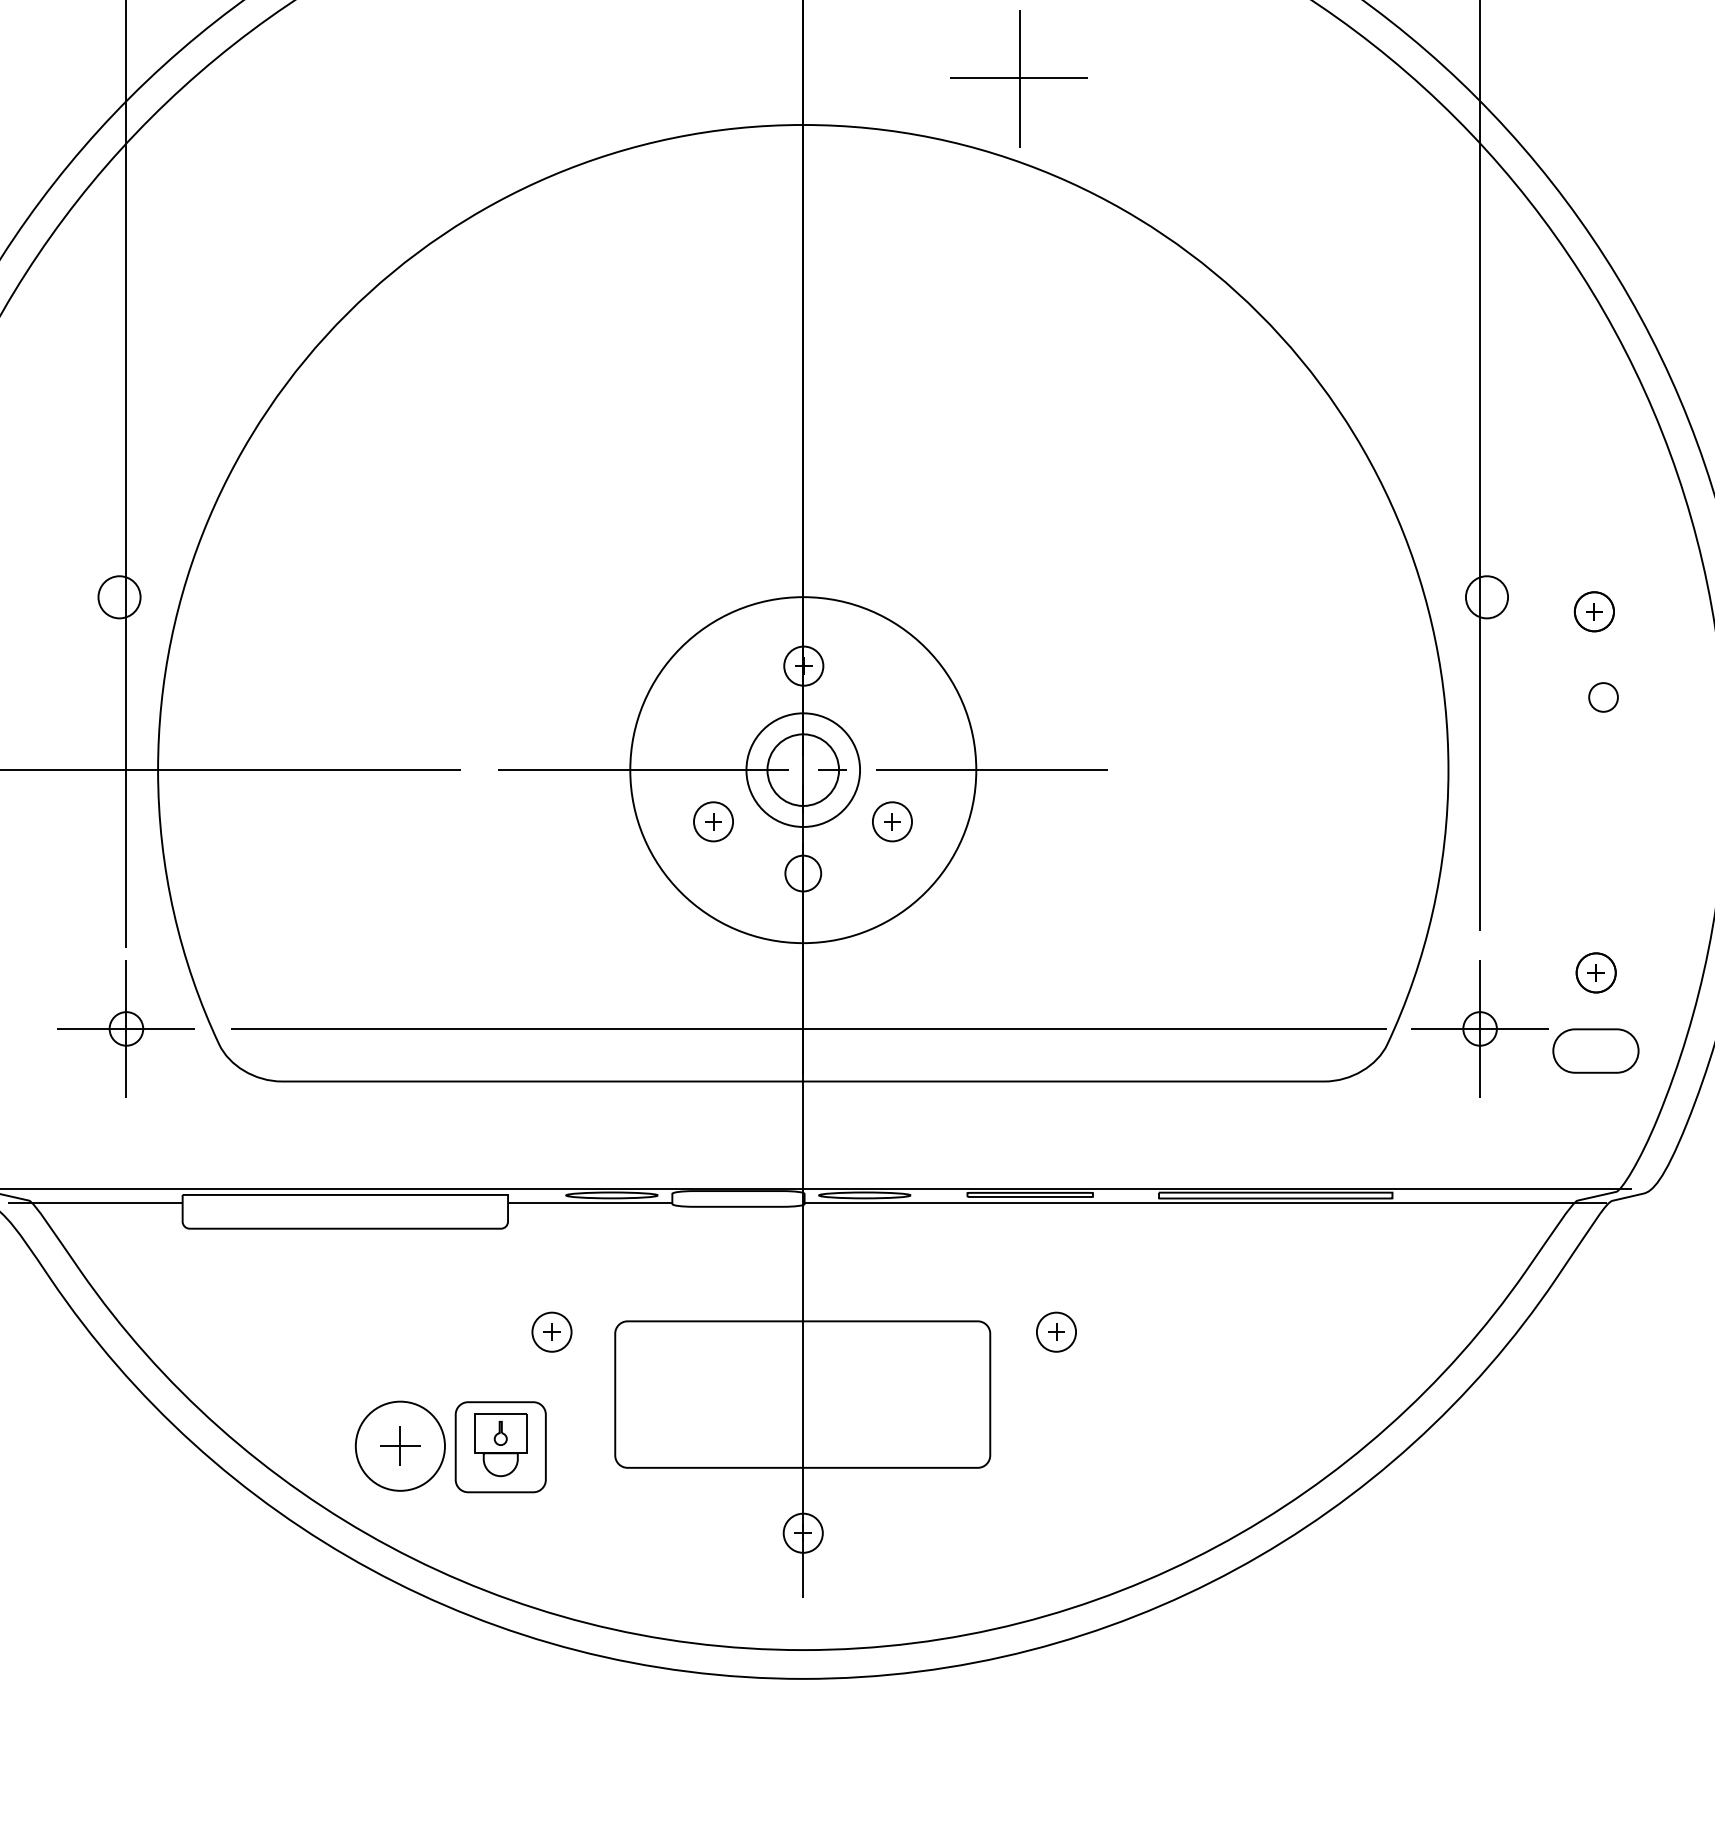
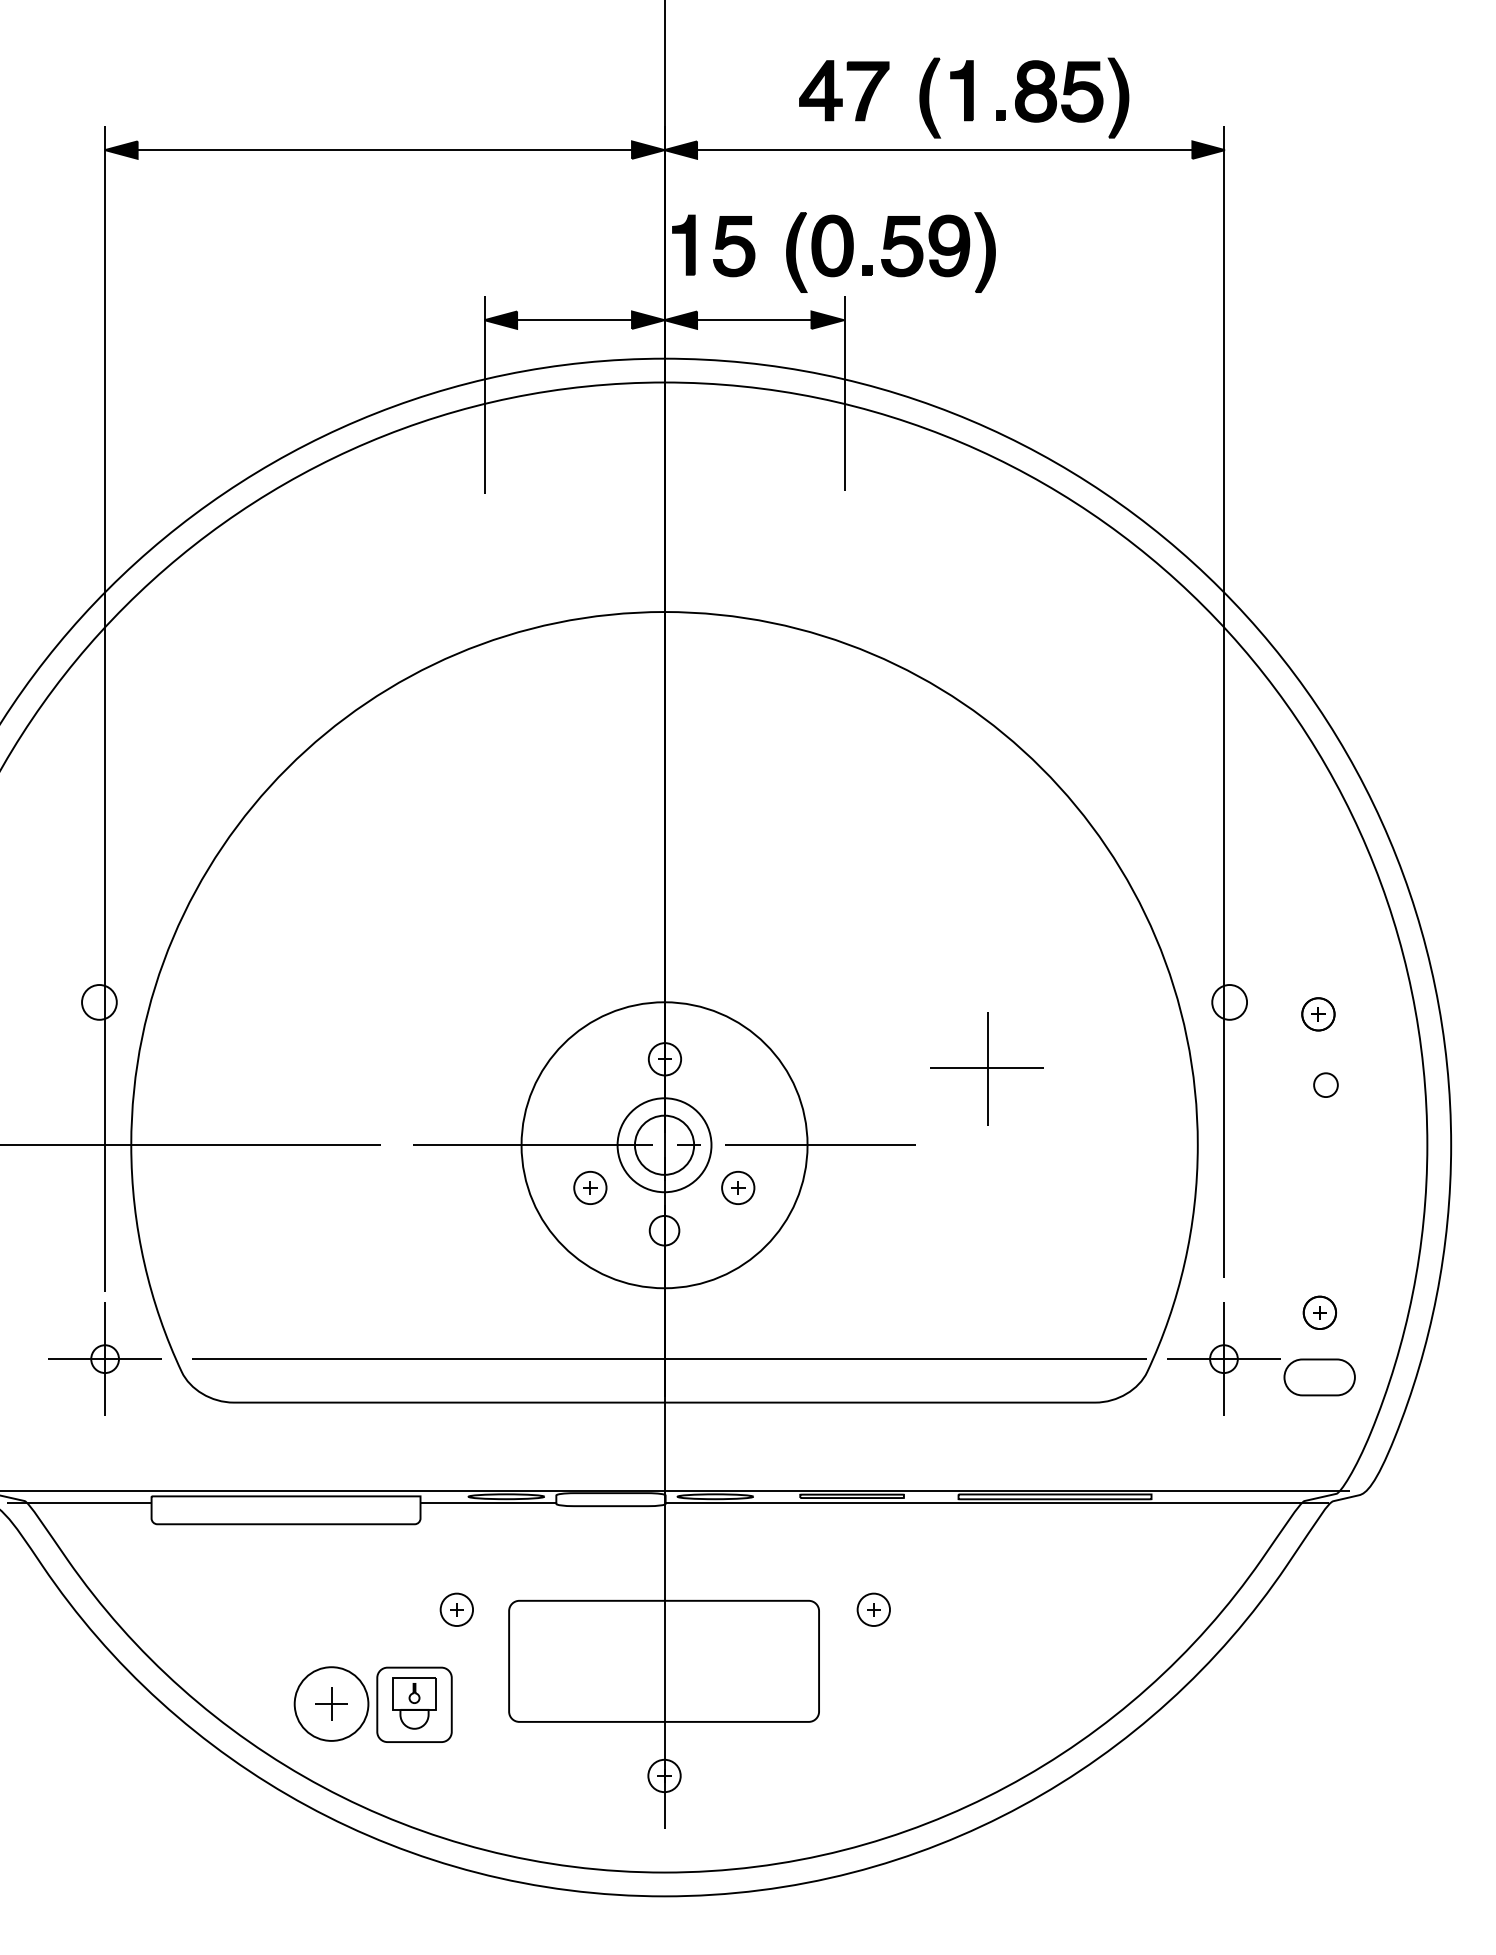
part: (1018, 78) -> (986, 1068), moved

